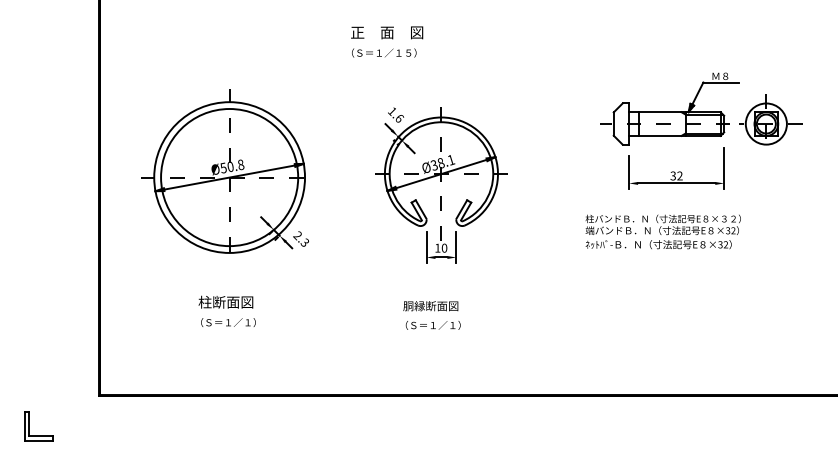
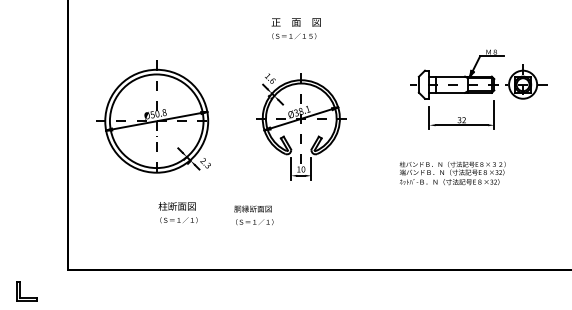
text: (386, 41) -> (295, 28), moved
text: (662, 232) -> (452, 173), moved
text: (226, 311) -> (177, 212), moved
text: (431, 315) -> (253, 215), moved

